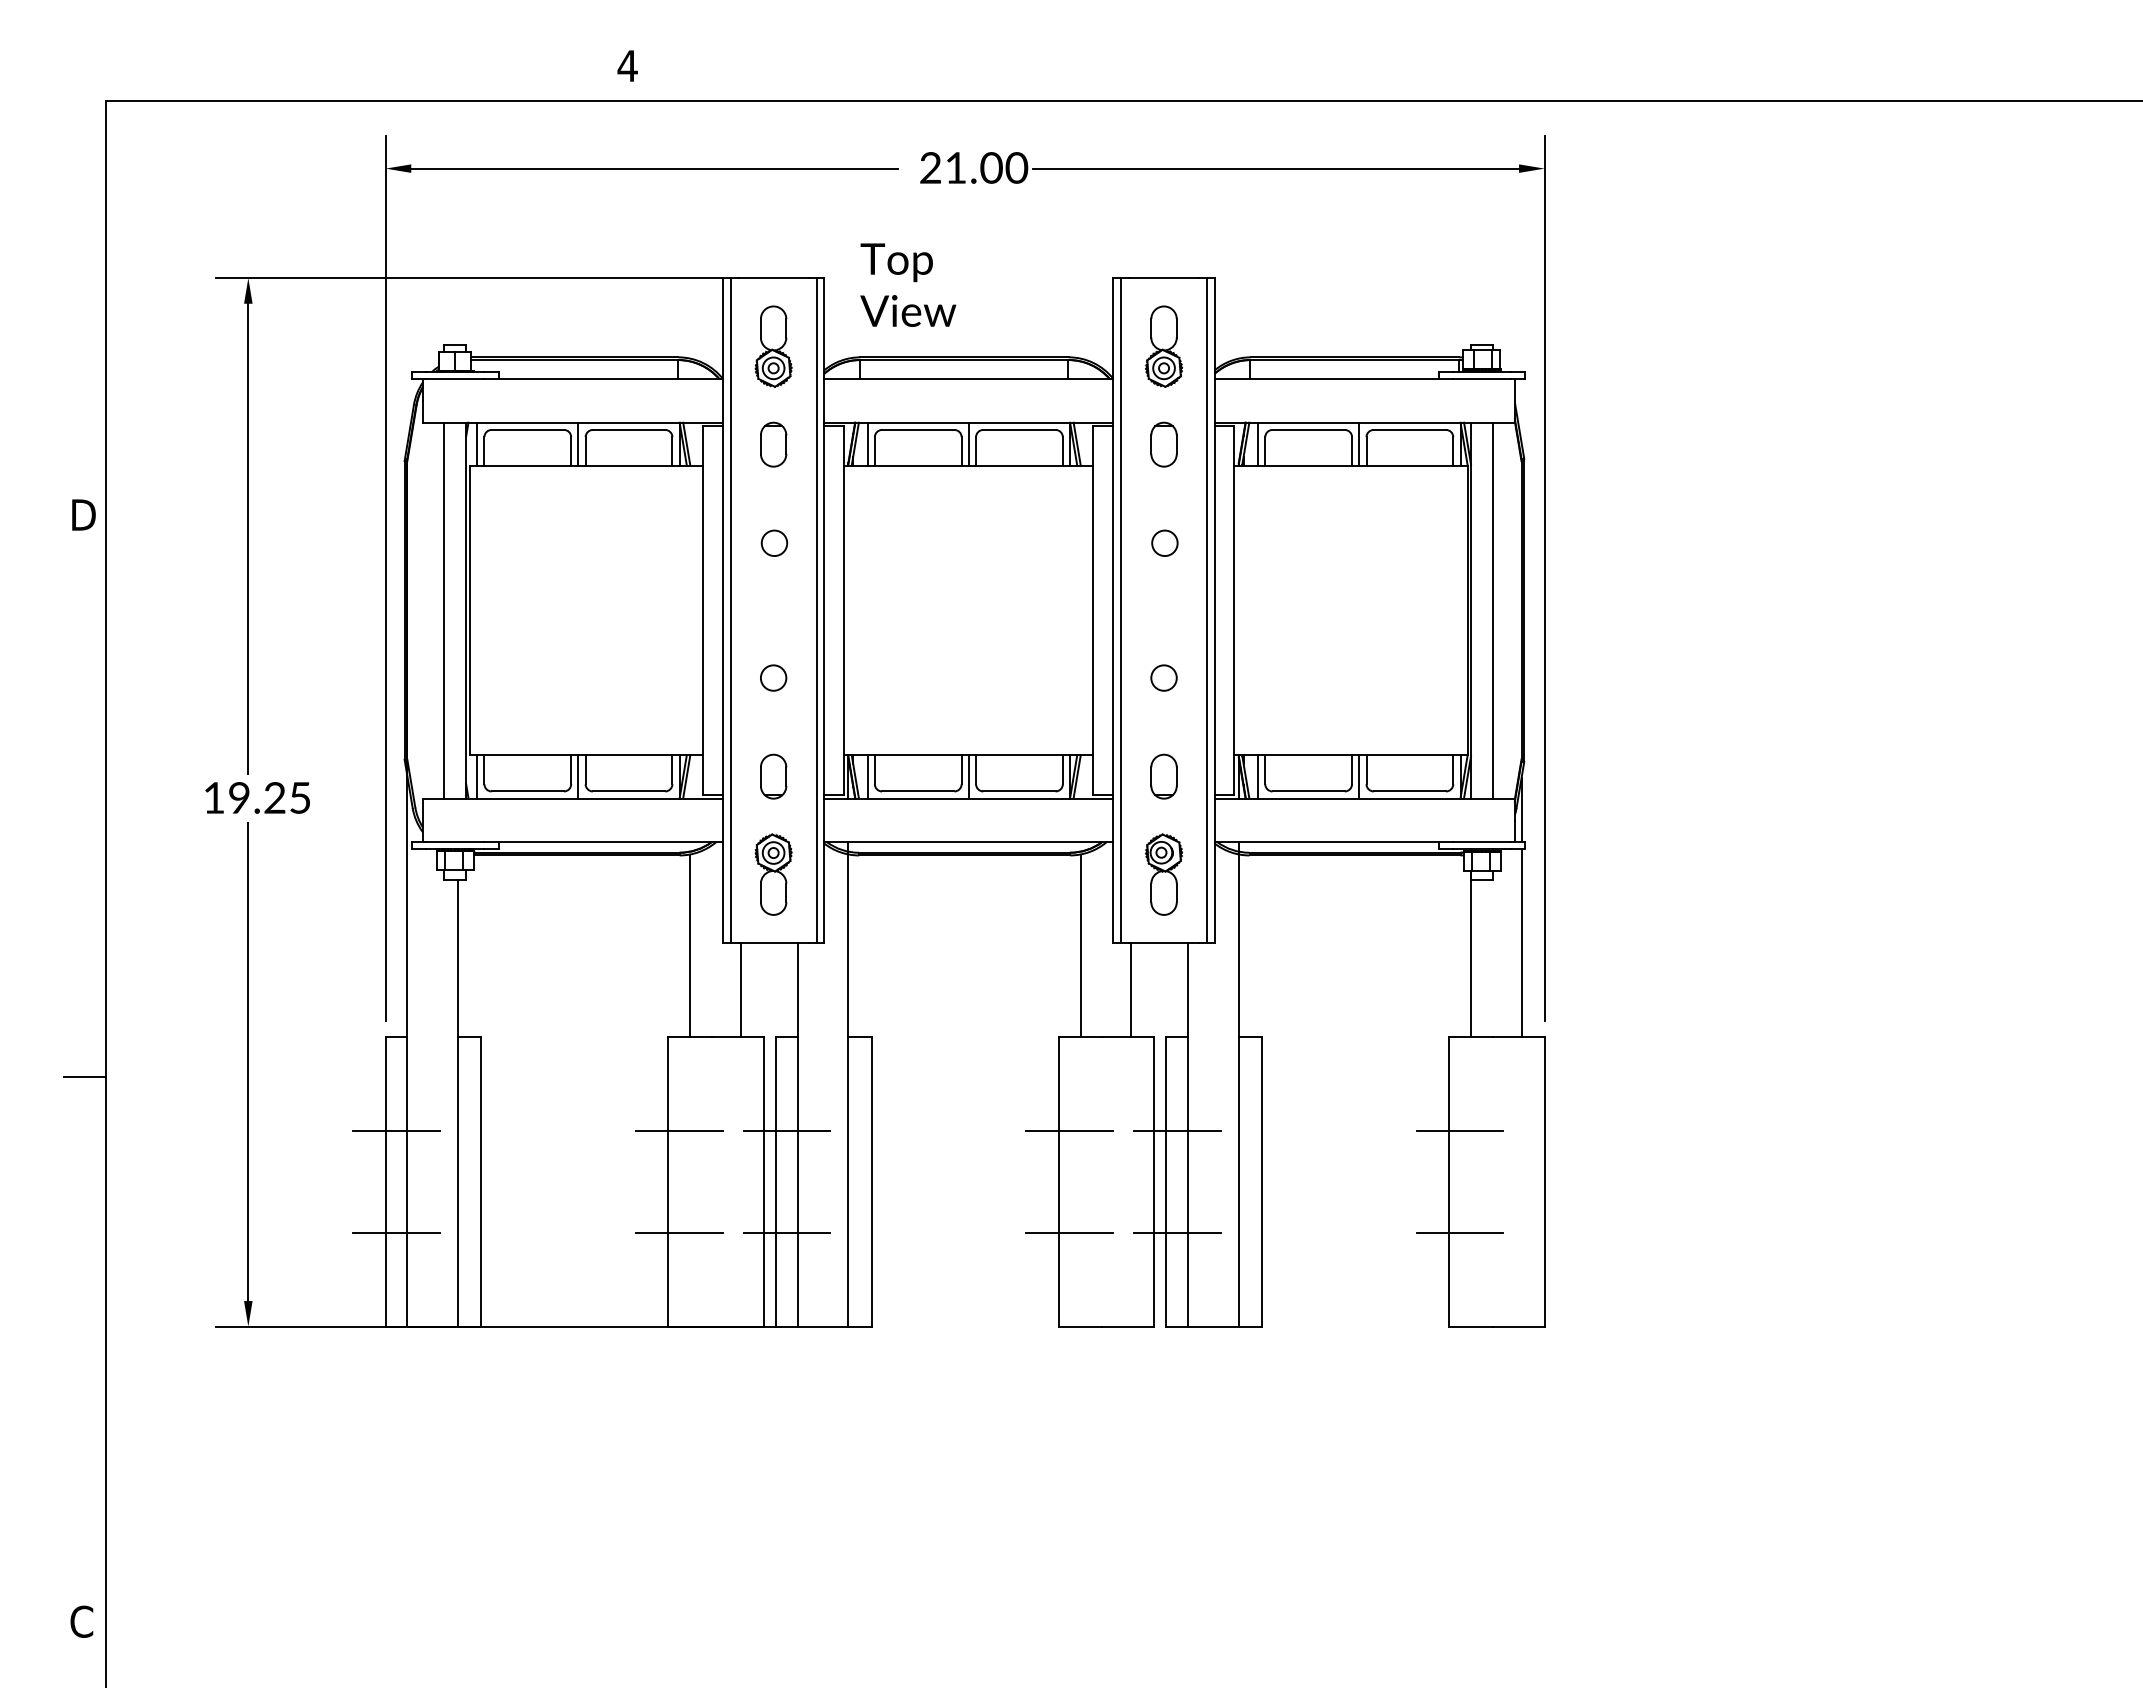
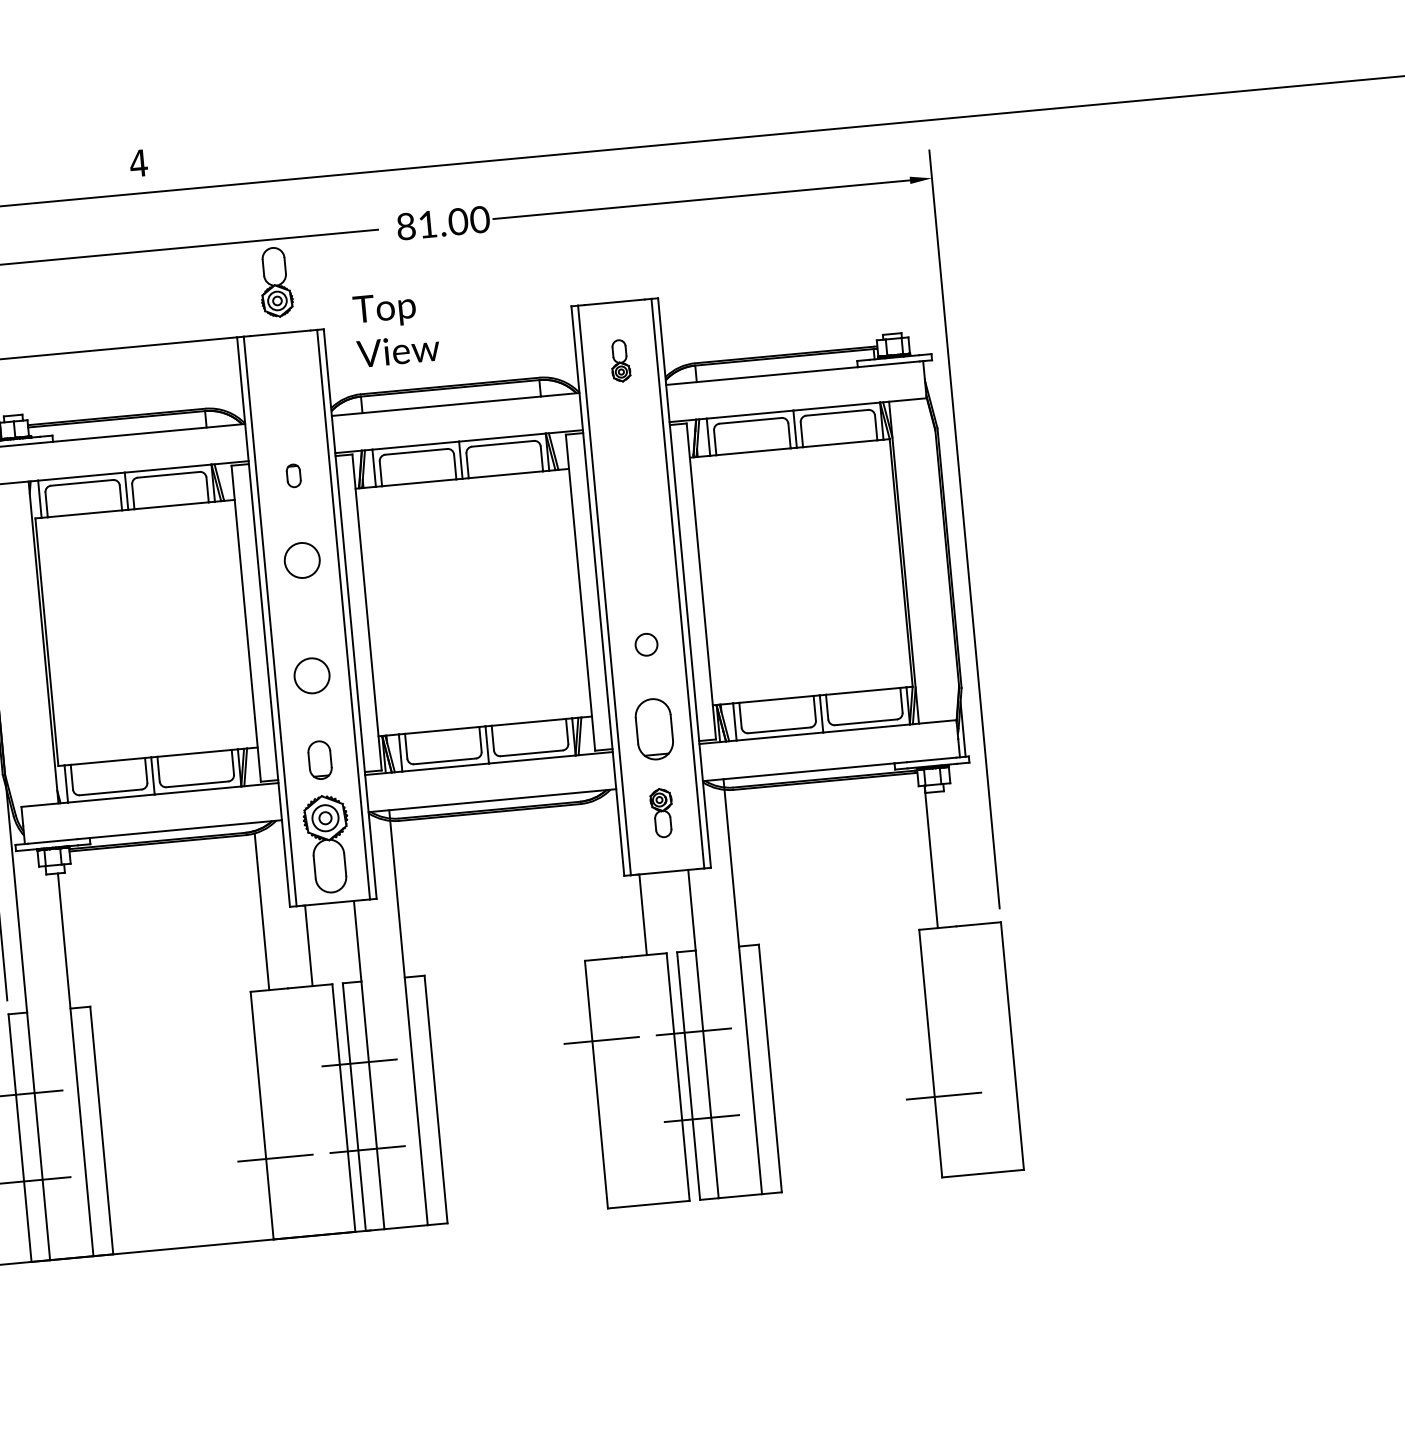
text: (930, 168) -> (406, 227), 21.00 -> 81.00
part: (773, 346) -> (275, 282), moved
part: (1164, 346) -> (620, 360), size x0.6
part: (773, 444) -> (293, 475), size x0.6
part: (1163, 444) -> (627, 444), removed
circle: (774, 542) -> (302, 559), size x1.6
circle: (1164, 542) -> (636, 528), removed
line: (444, 610) -> (25, 644), removed
line: (1492, 610) -> (922, 560), removed
circle: (773, 677) -> (312, 675), size x1.6
part: (1163, 776) -> (653, 729), size x1.6
part: (773, 874) -> (327, 843), size x1.4
part: (1164, 874) -> (662, 812), size x0.7
line: (1521, 943) -> (973, 843), removed
line: (1080, 945) -> (596, 880), removed
line: (678, 1131) -> (266, 1071), removed
line: (1459, 1131) -> (935, 1009), removed
line: (1069, 1232) -> (609, 1126), removed

